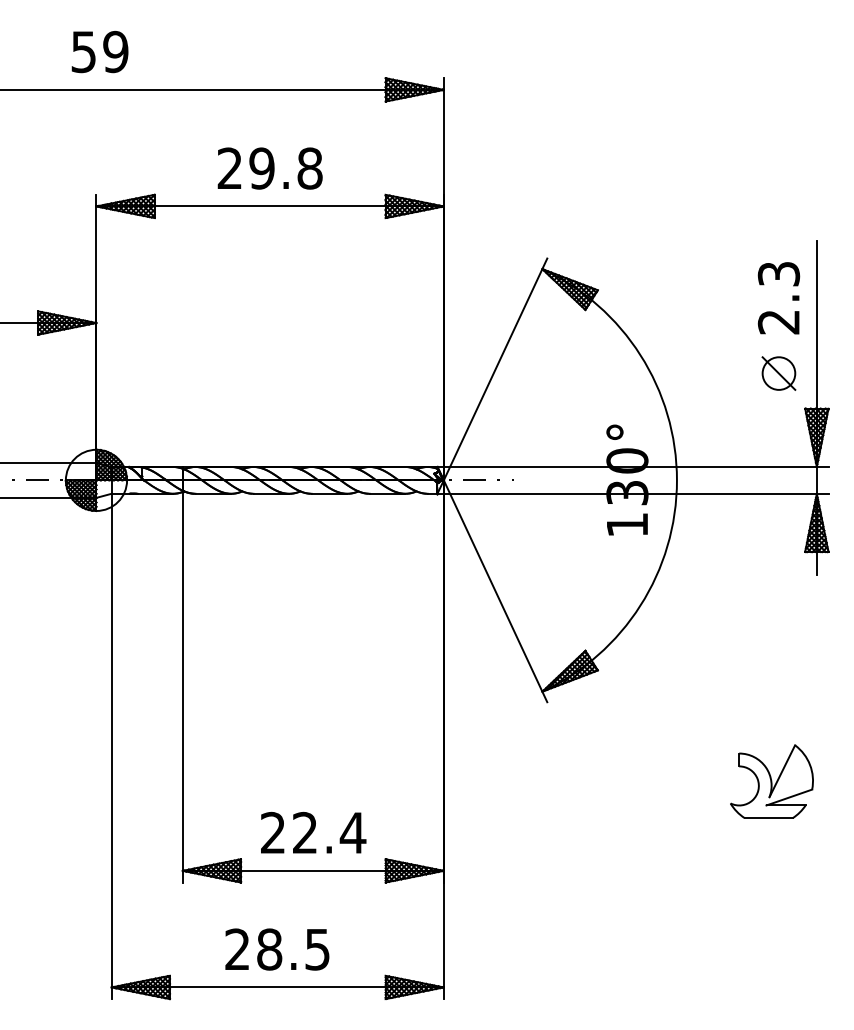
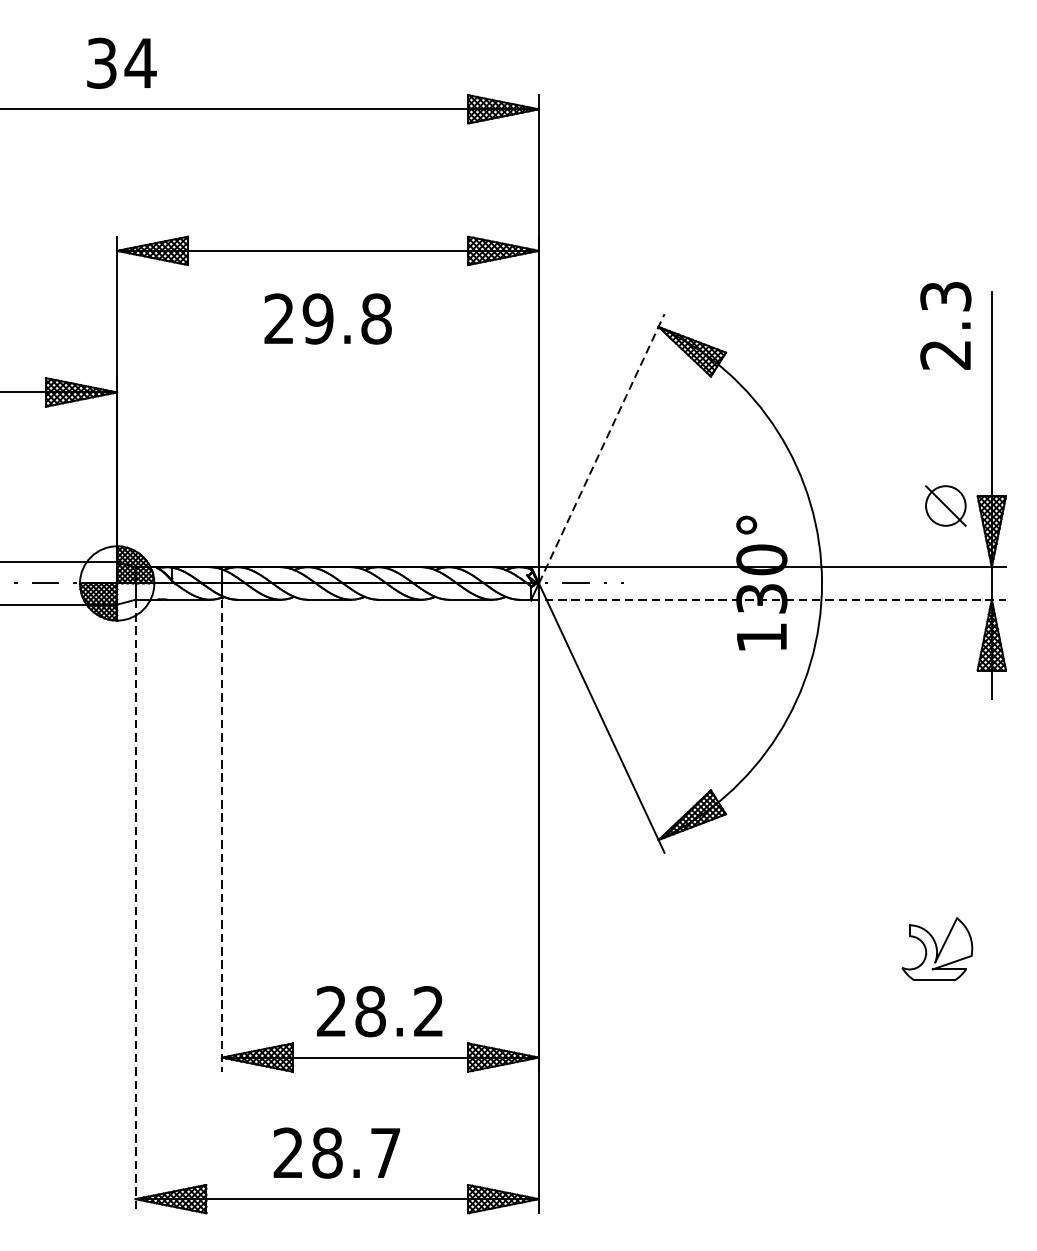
text: (100, 51) -> (122, 62), 59 -> 34
text: (269, 168) -> (327, 318), moved
text: (778, 298) -> (945, 326), moved
line: (495, 369) -> (601, 448), solid -> dashed
part: (778, 373) -> (945, 505), moved
line: (633, 493) -> (769, 599), solid -> dashed
line: (182, 688) -> (221, 836), solid -> dashed
line: (111, 746) -> (135, 906), solid -> dashed
part: (771, 781) -> (936, 949), size x0.7
text: (329, 832) -> (400, 1011), 22.4 -> 28.2
text: (317, 949) -> (385, 1153), 28.5 -> 28.7

